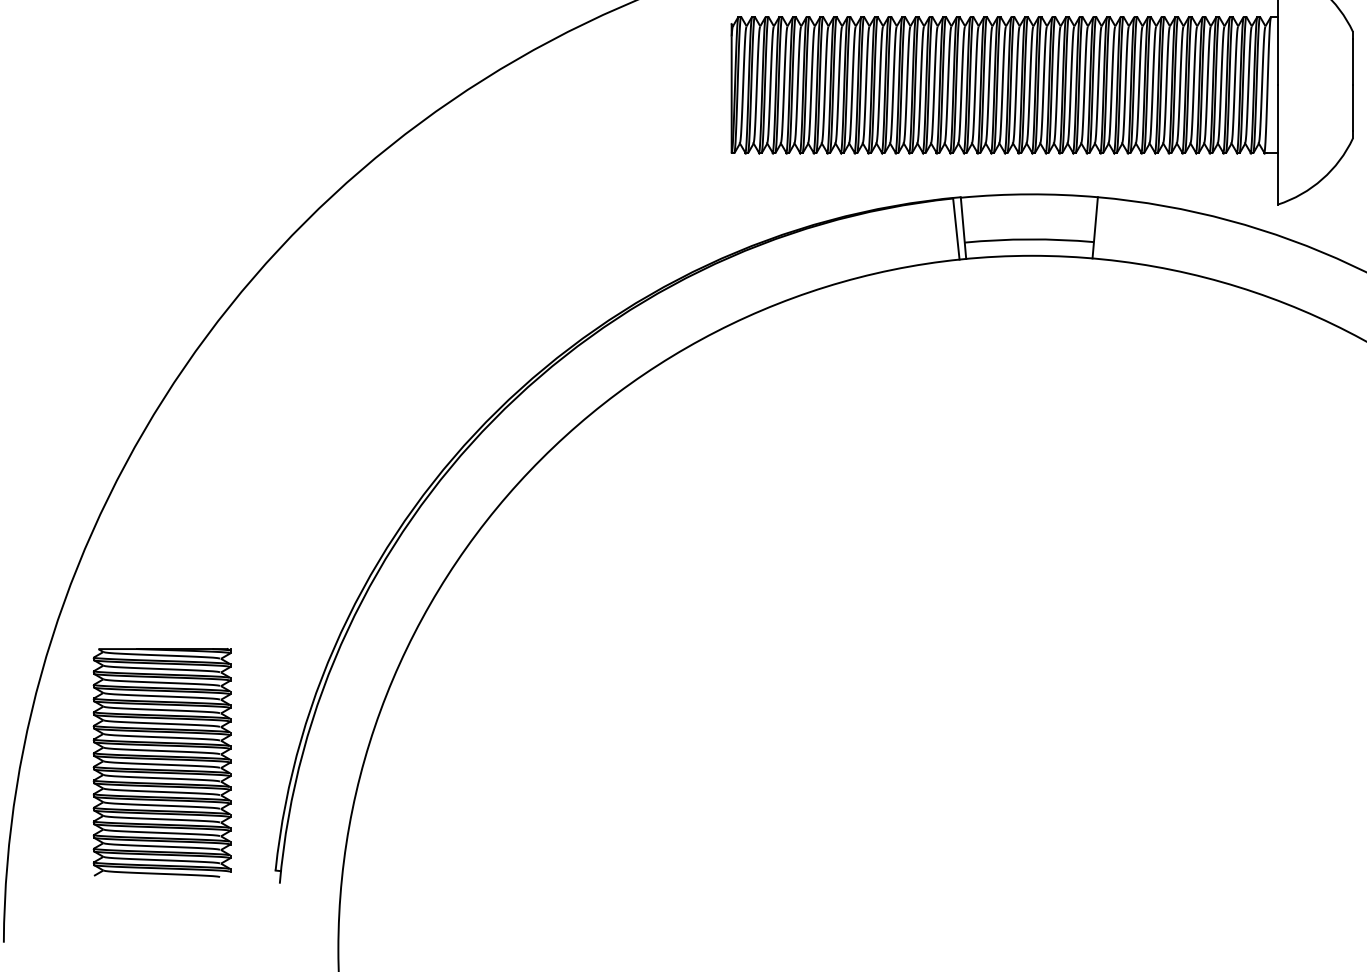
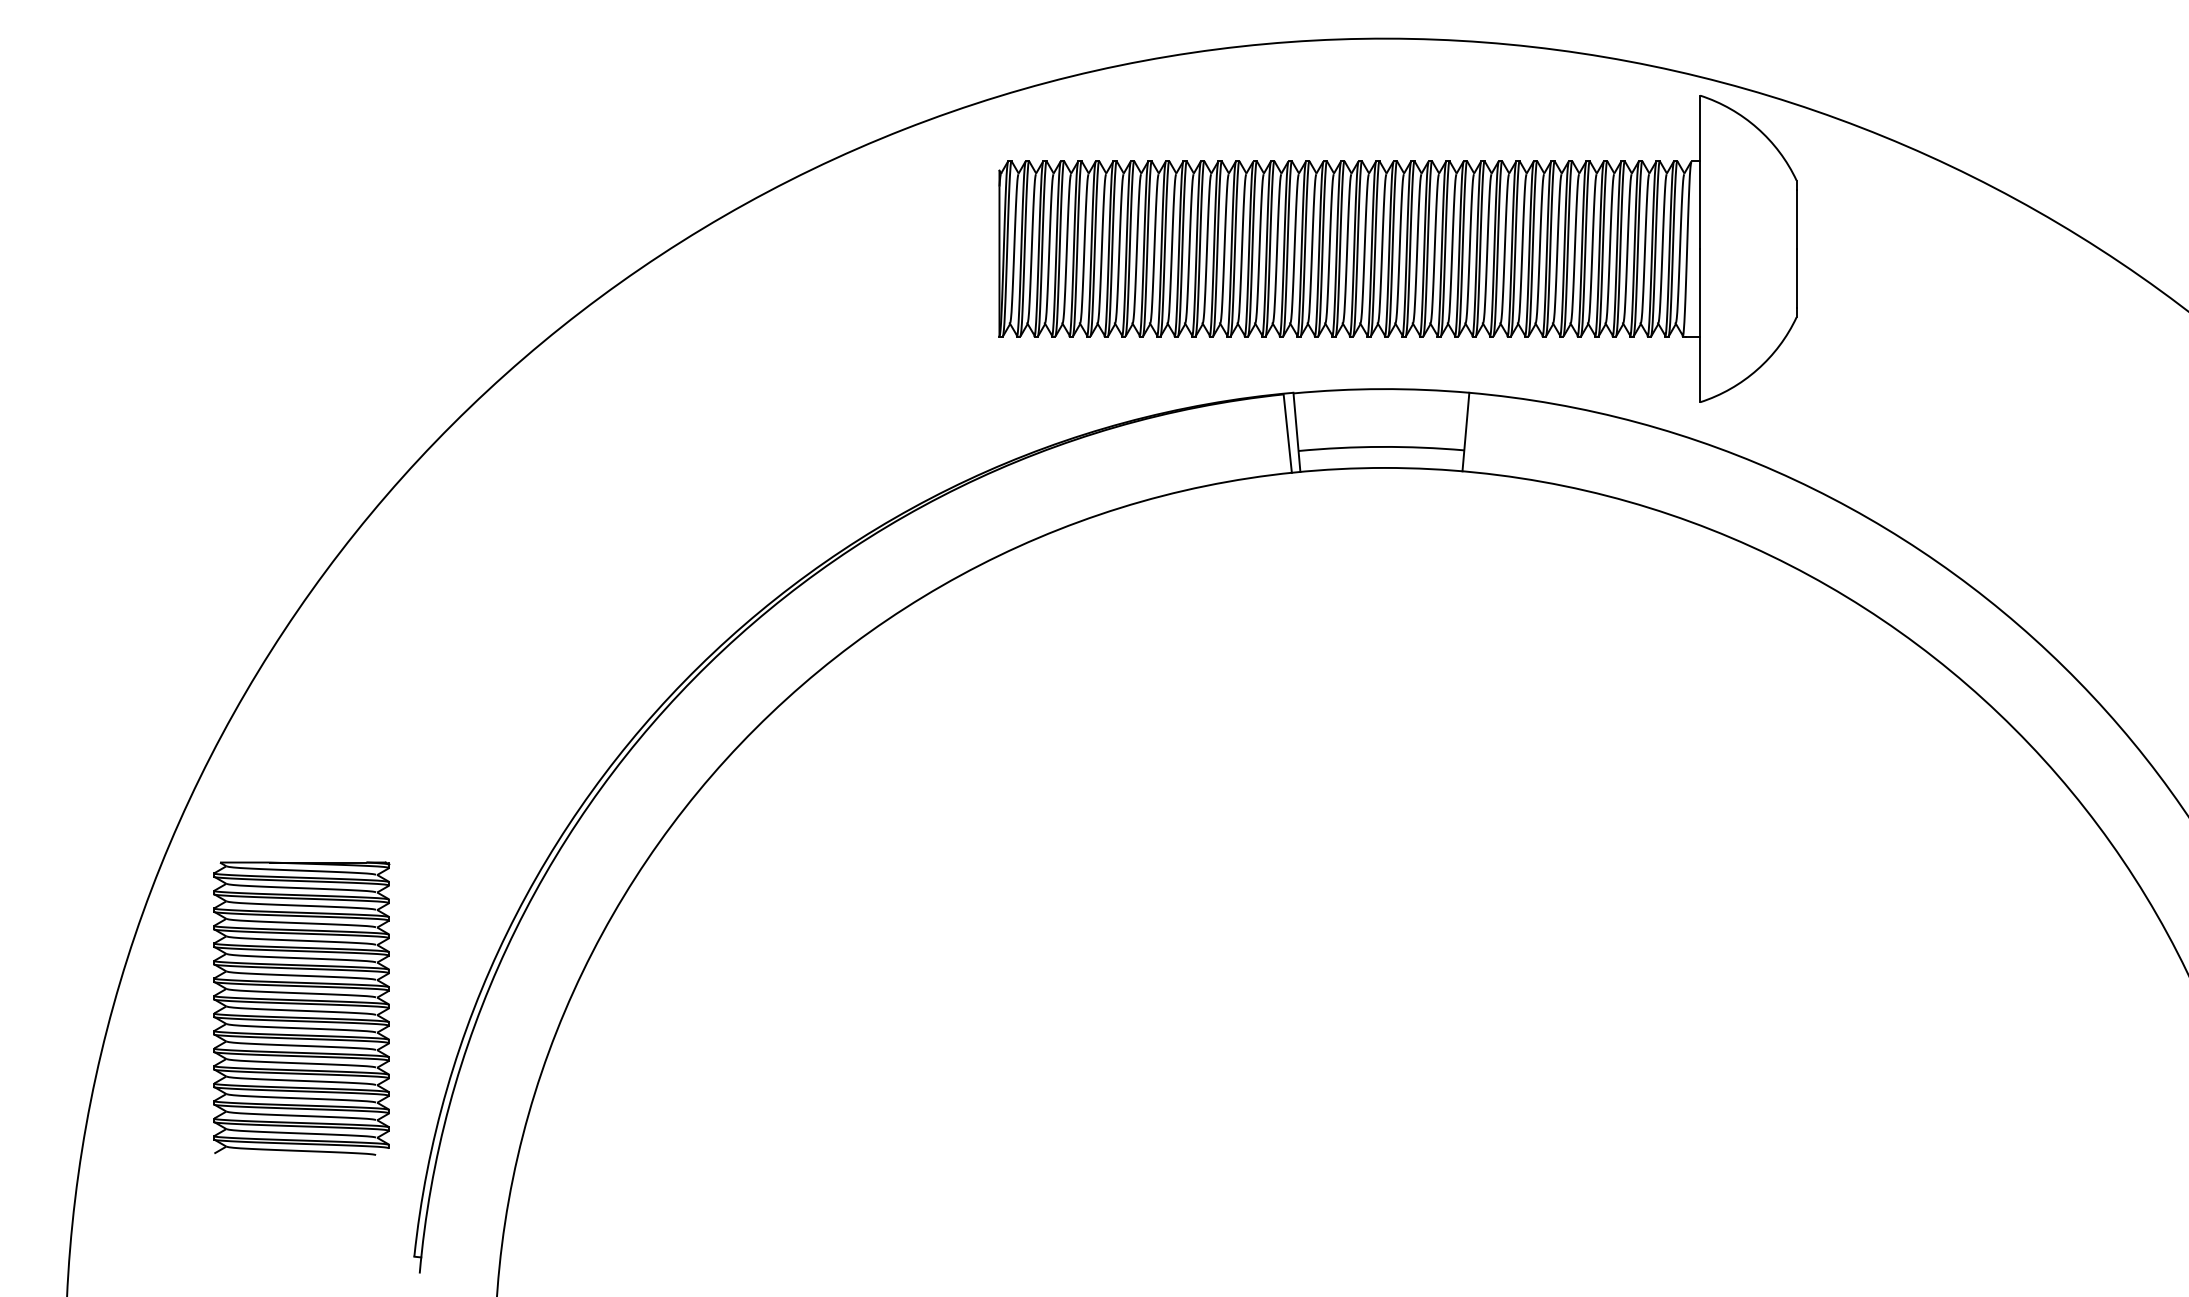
part: (161, 762) -> (301, 1008), moved

